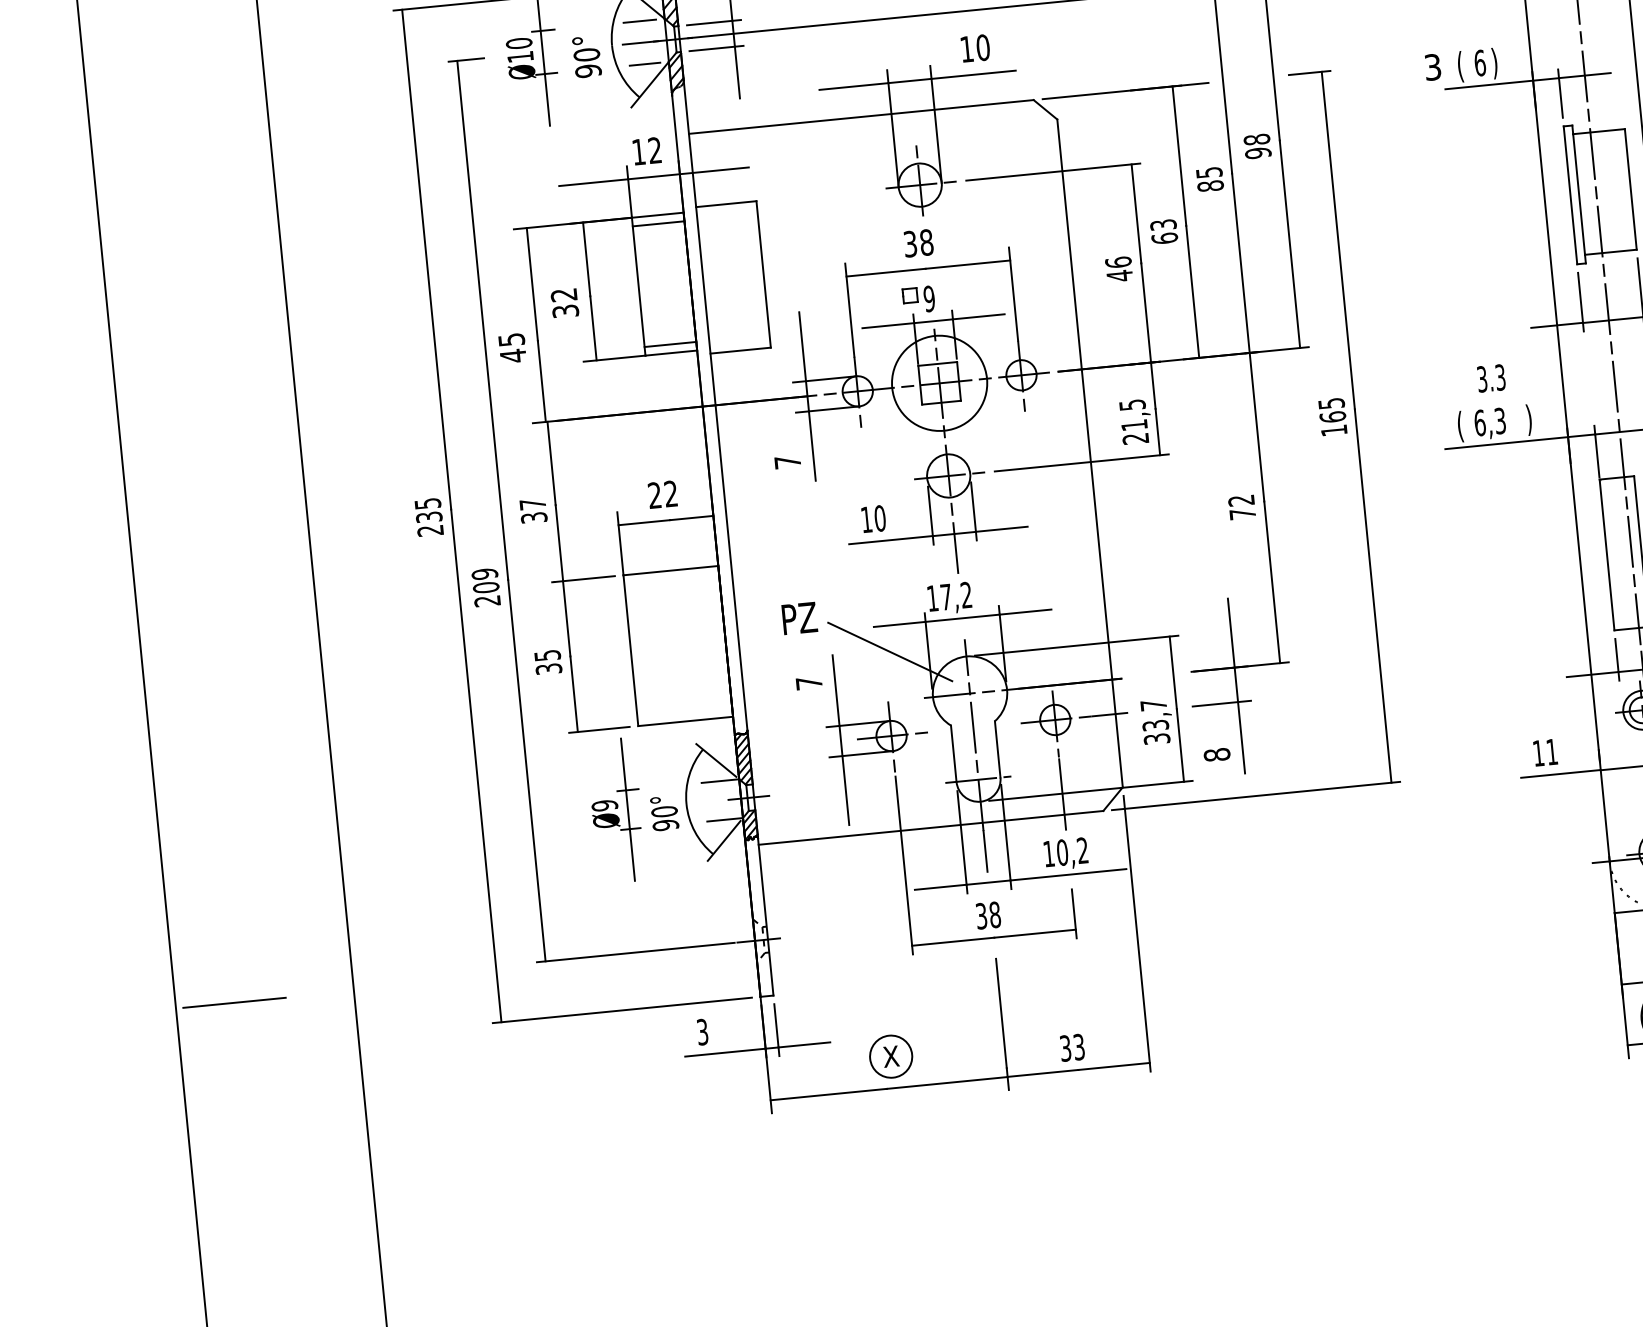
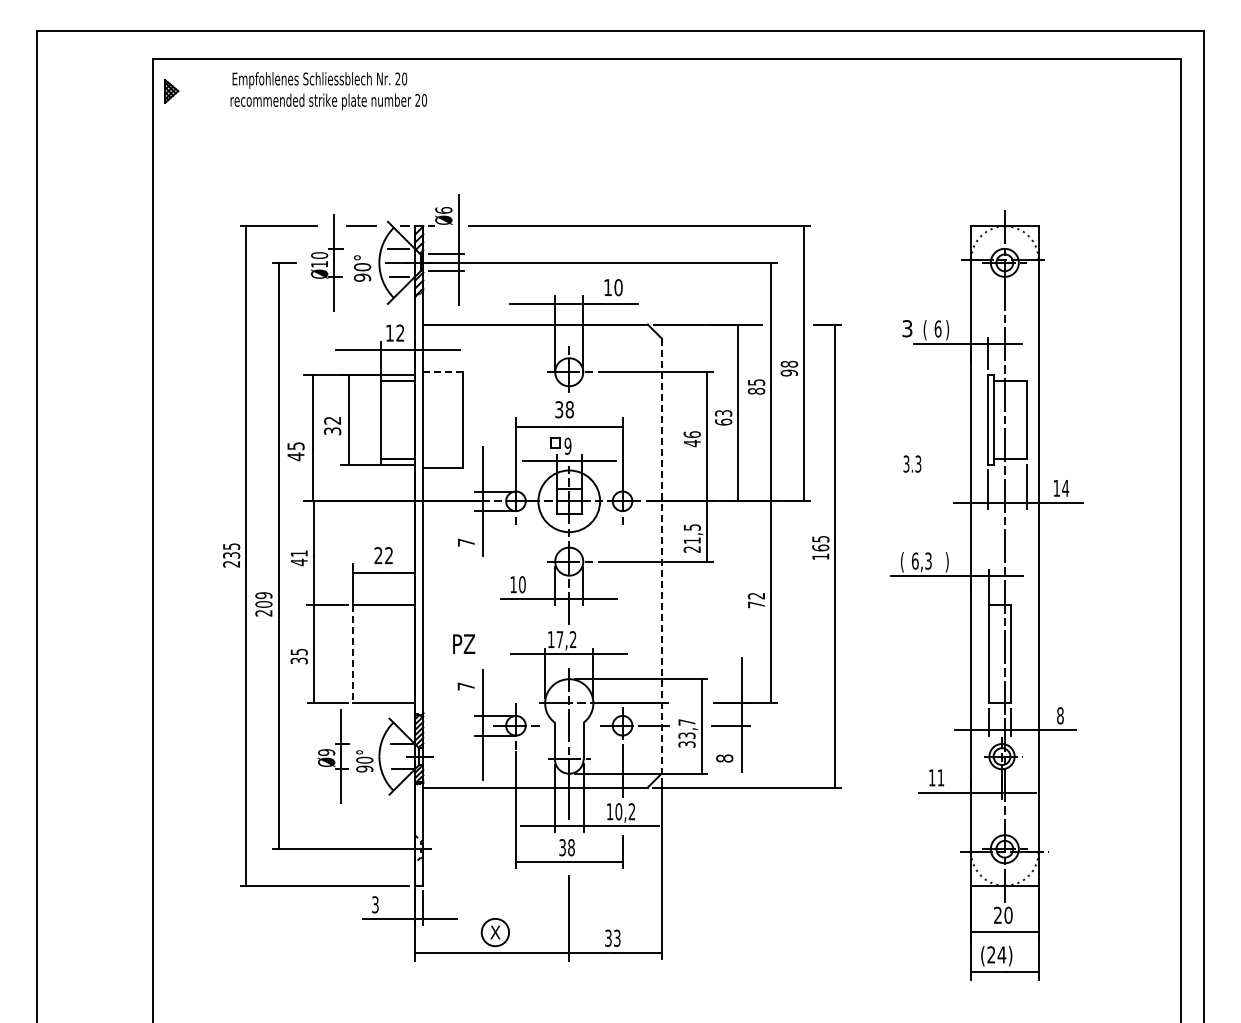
line: (727, 204) -> (443, 372), solid -> dashed
text: (1491, 377) -> (912, 463), moved
line: (1089, 454) -> (661, 556), solid -> dashed
text: (532, 511) -> (298, 558), 37 -> 41
line: (631, 651) -> (353, 654), solid -> dashed
line: (890, 652) -> (520, 671), removed
line: (234, 1003) -> (75, 856), removed

